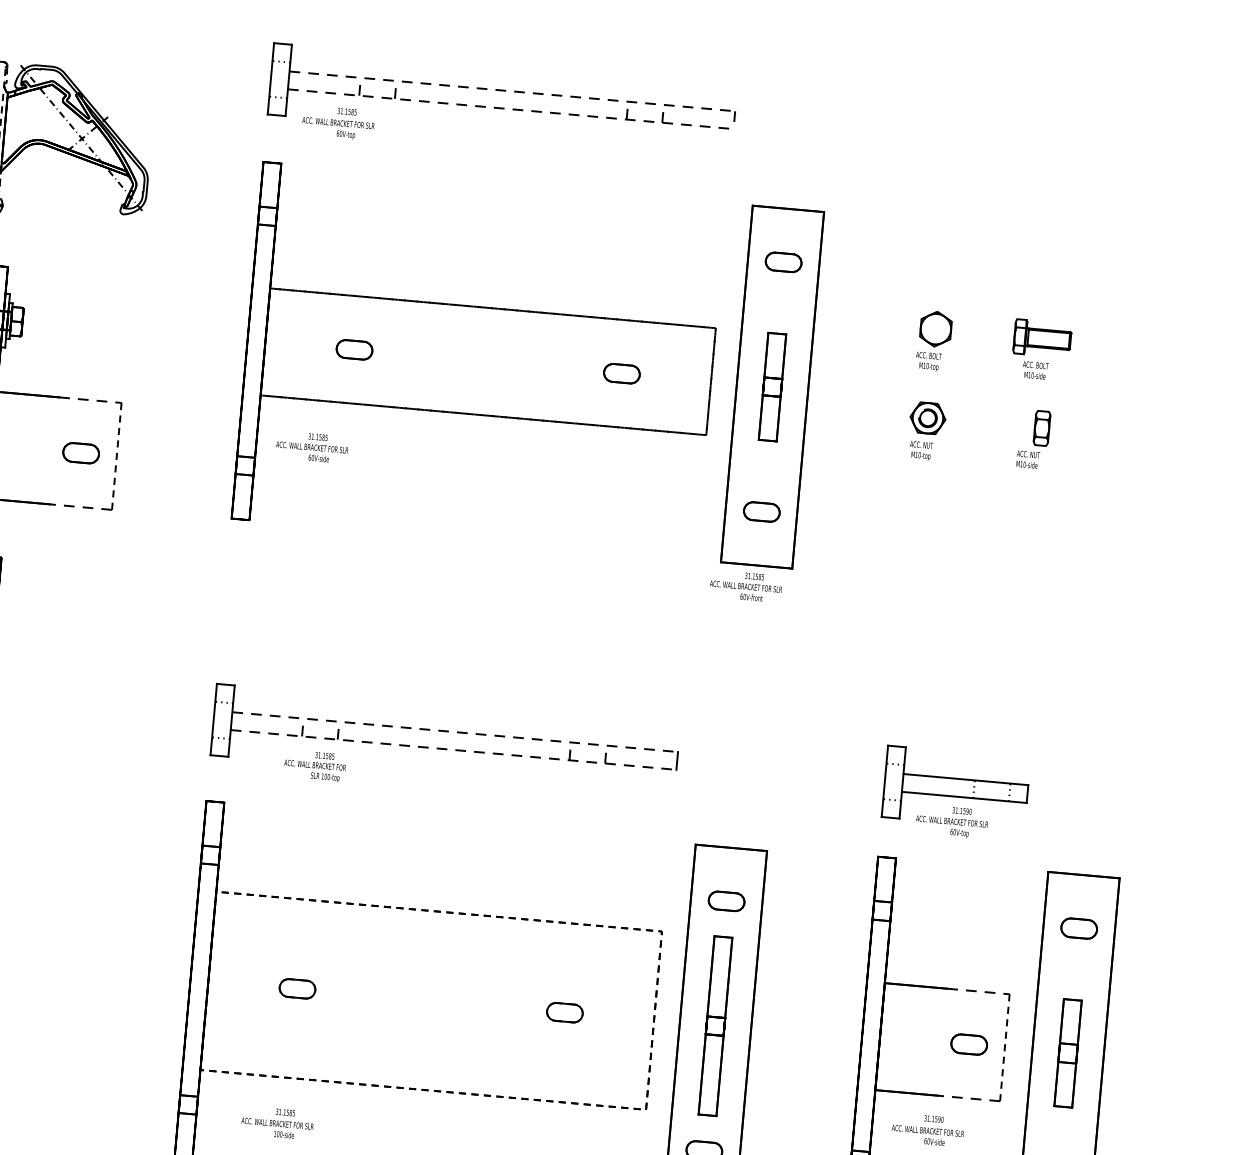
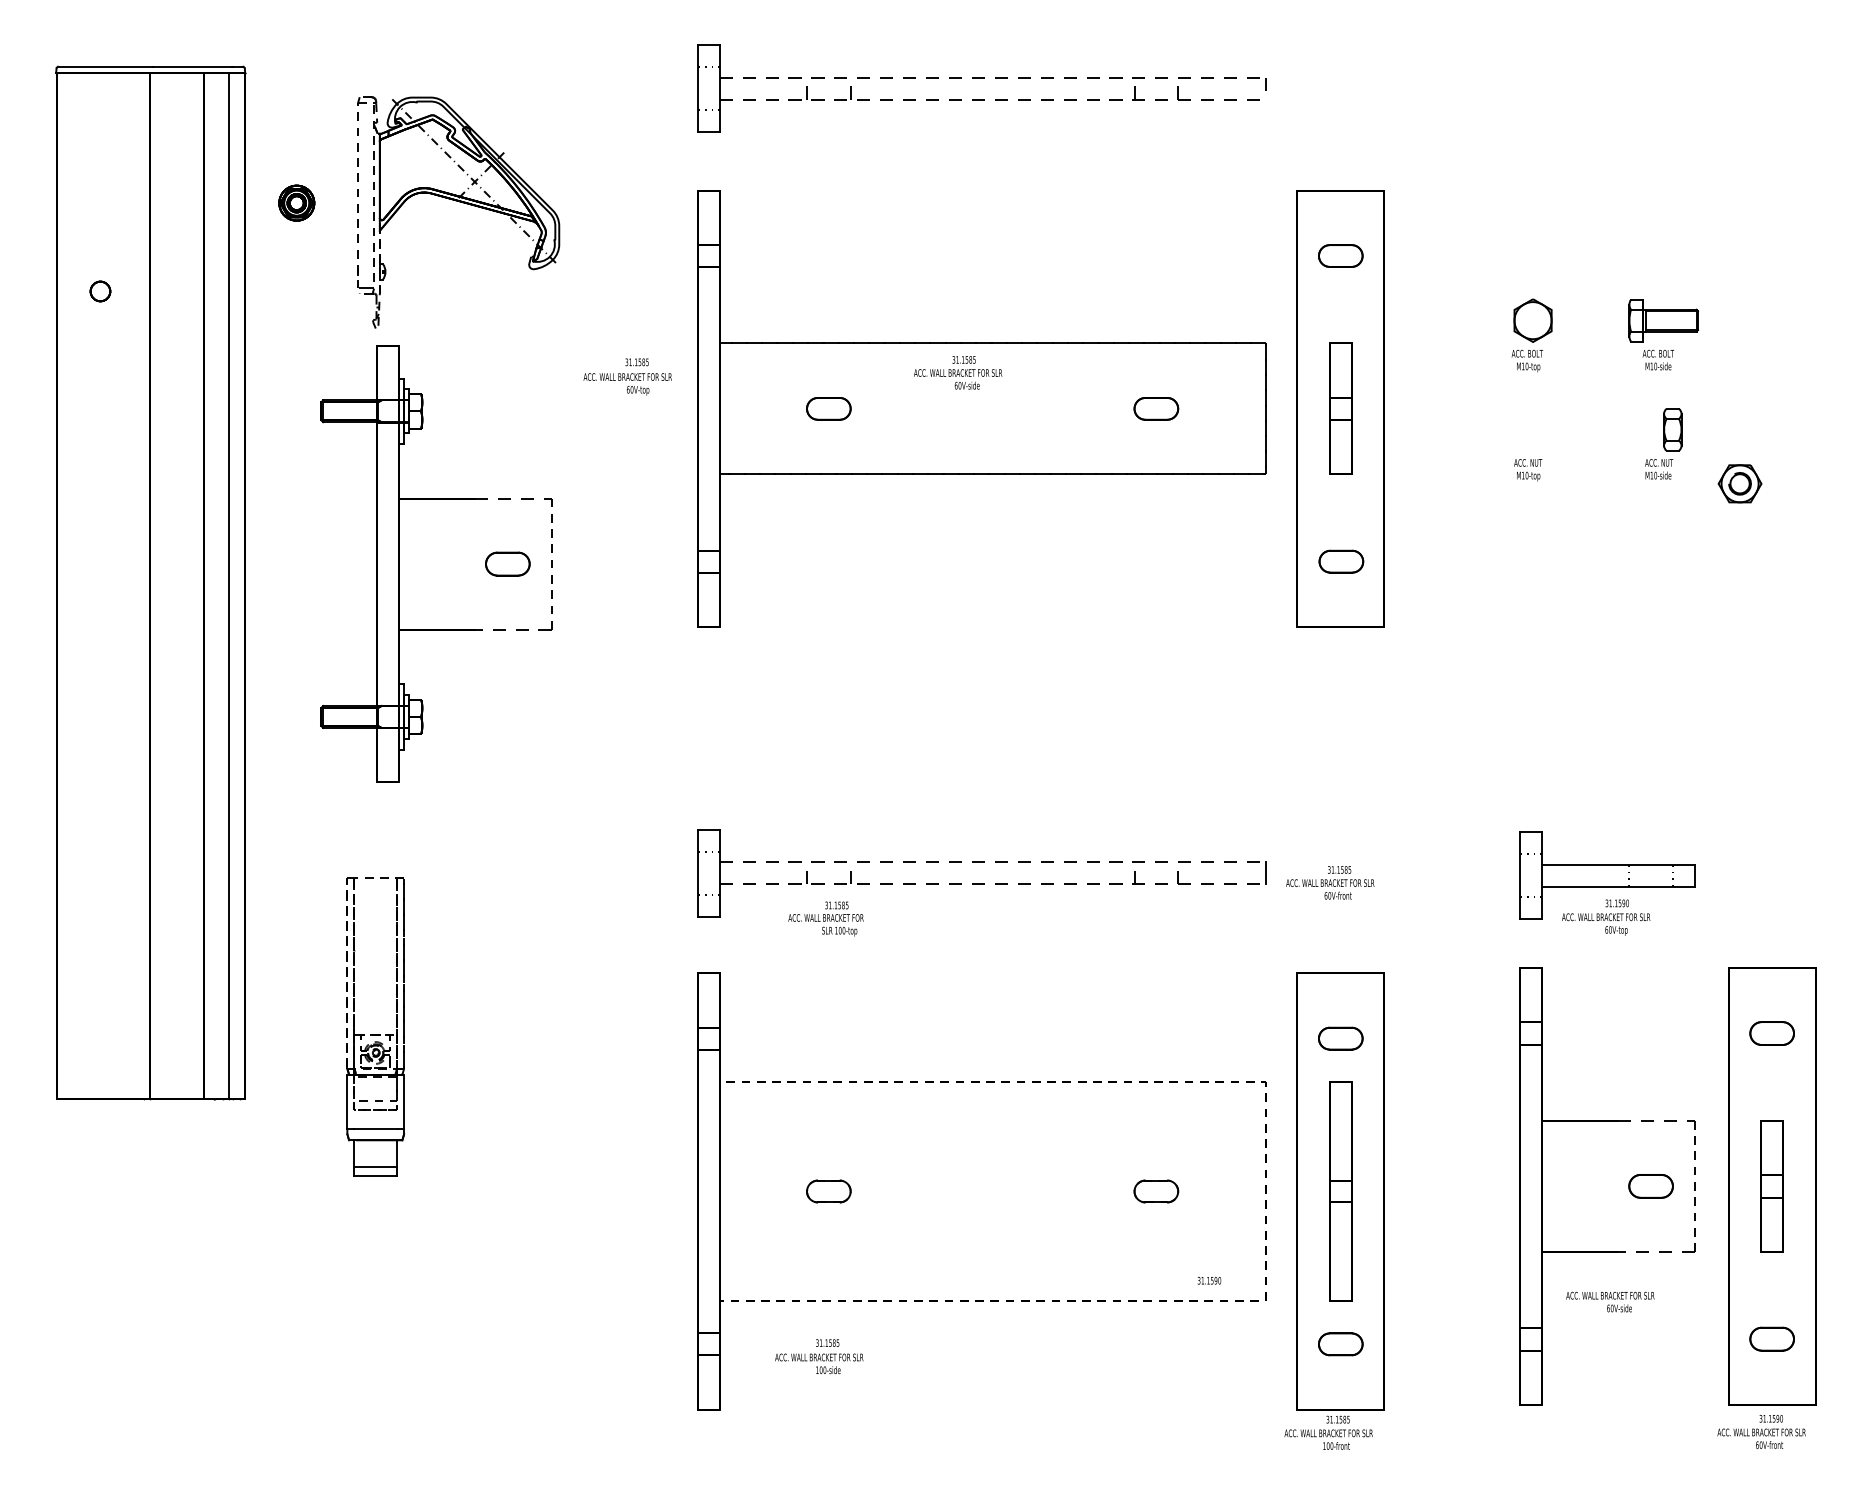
text: (338, 122) -> (627, 376), moved
part: (927, 417) -> (1739, 483), moved
text: (312, 447) -> (958, 372), moved
text: (746, 586) -> (1330, 882), moved
text: (934, 1118) -> (1209, 1280), moved

